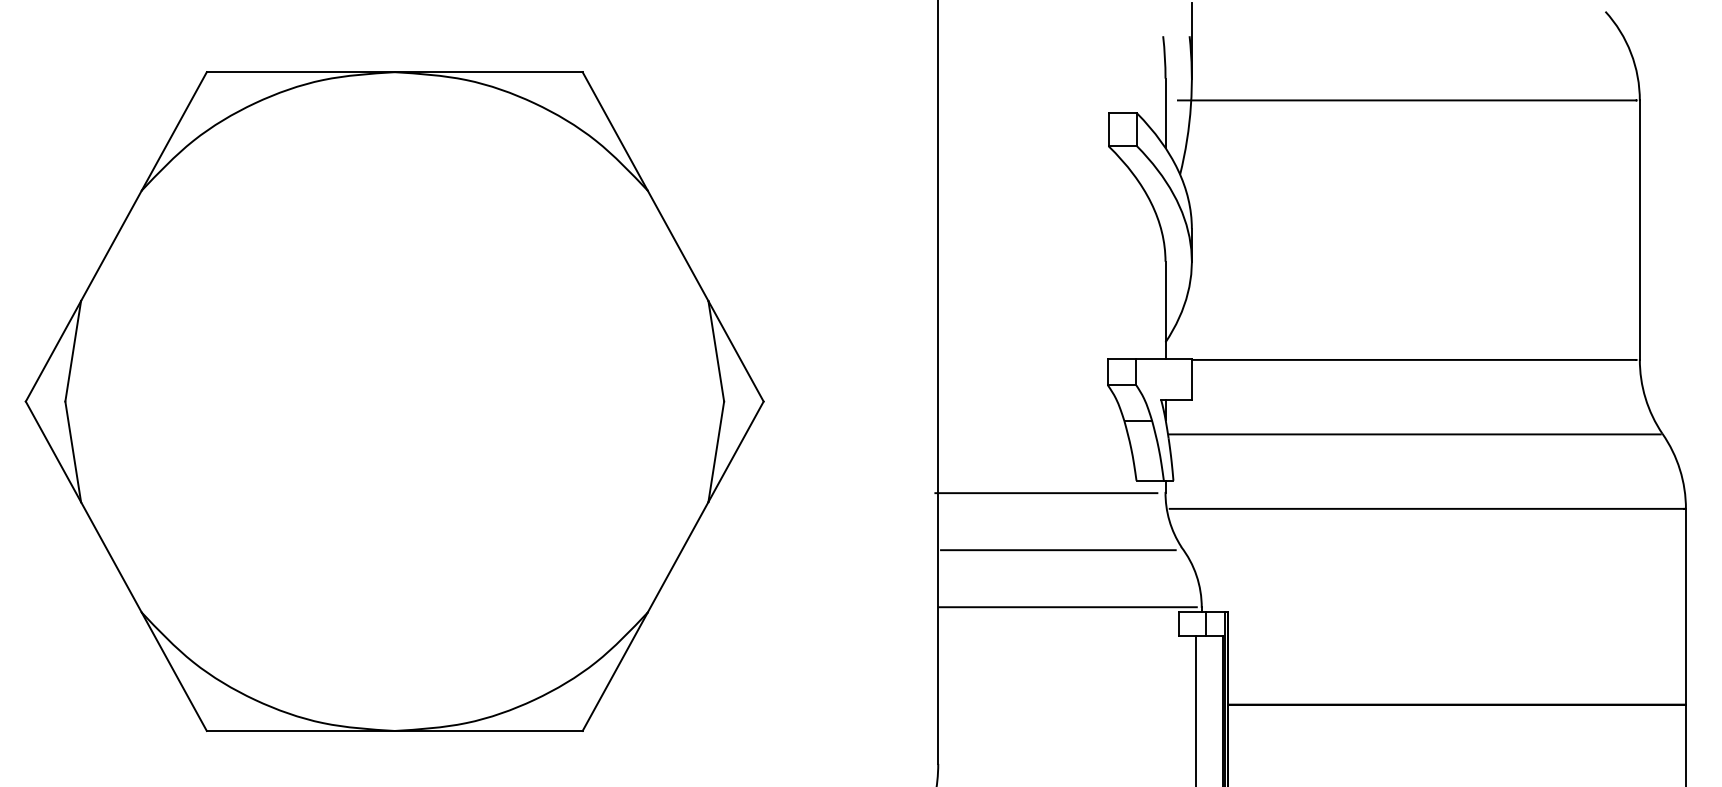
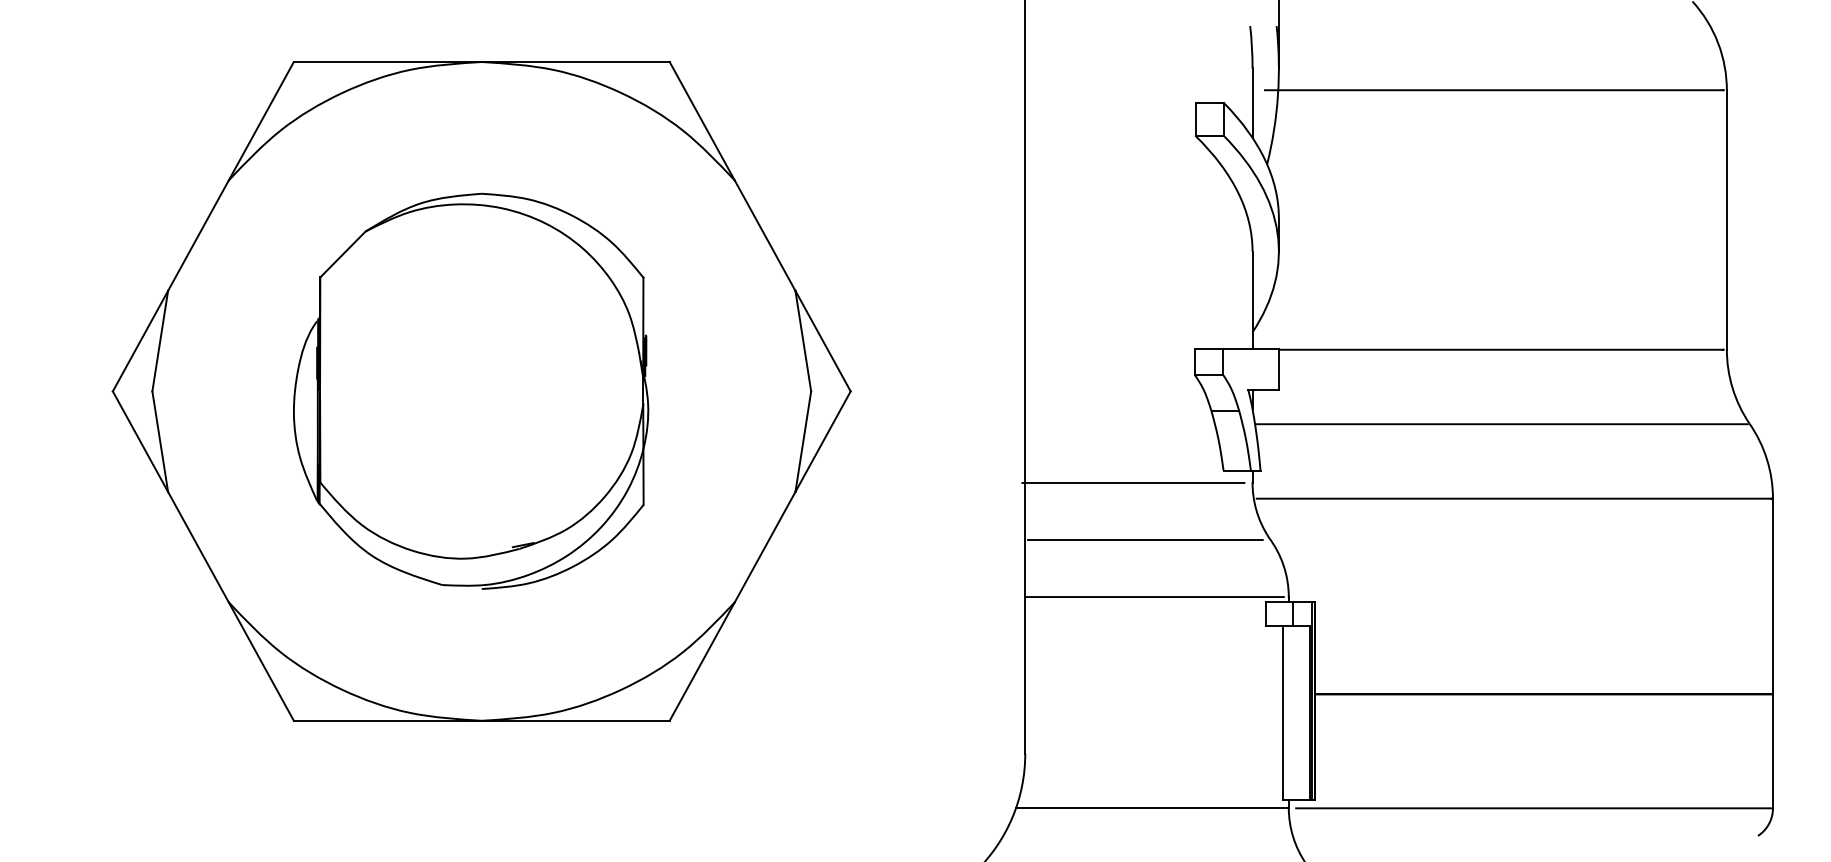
part: (384, 400) -> (471, 390), added

